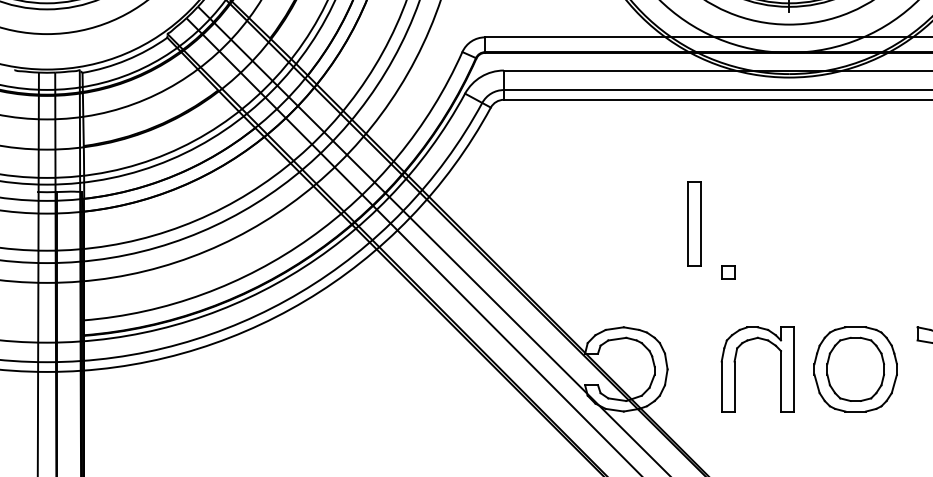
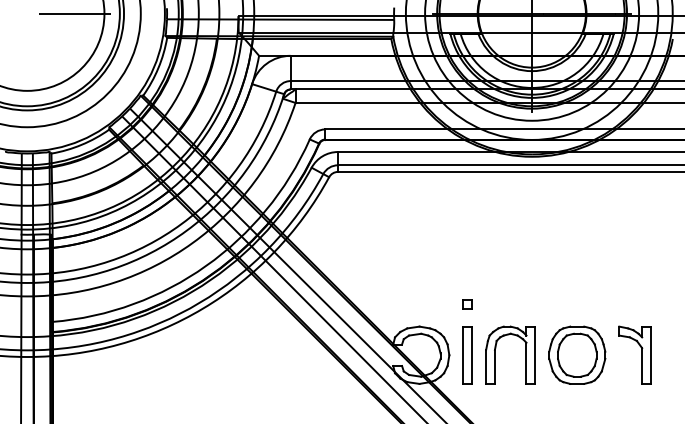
part: (694, 224) -> (467, 355), moved
part: (728, 272) -> (467, 304), moved

